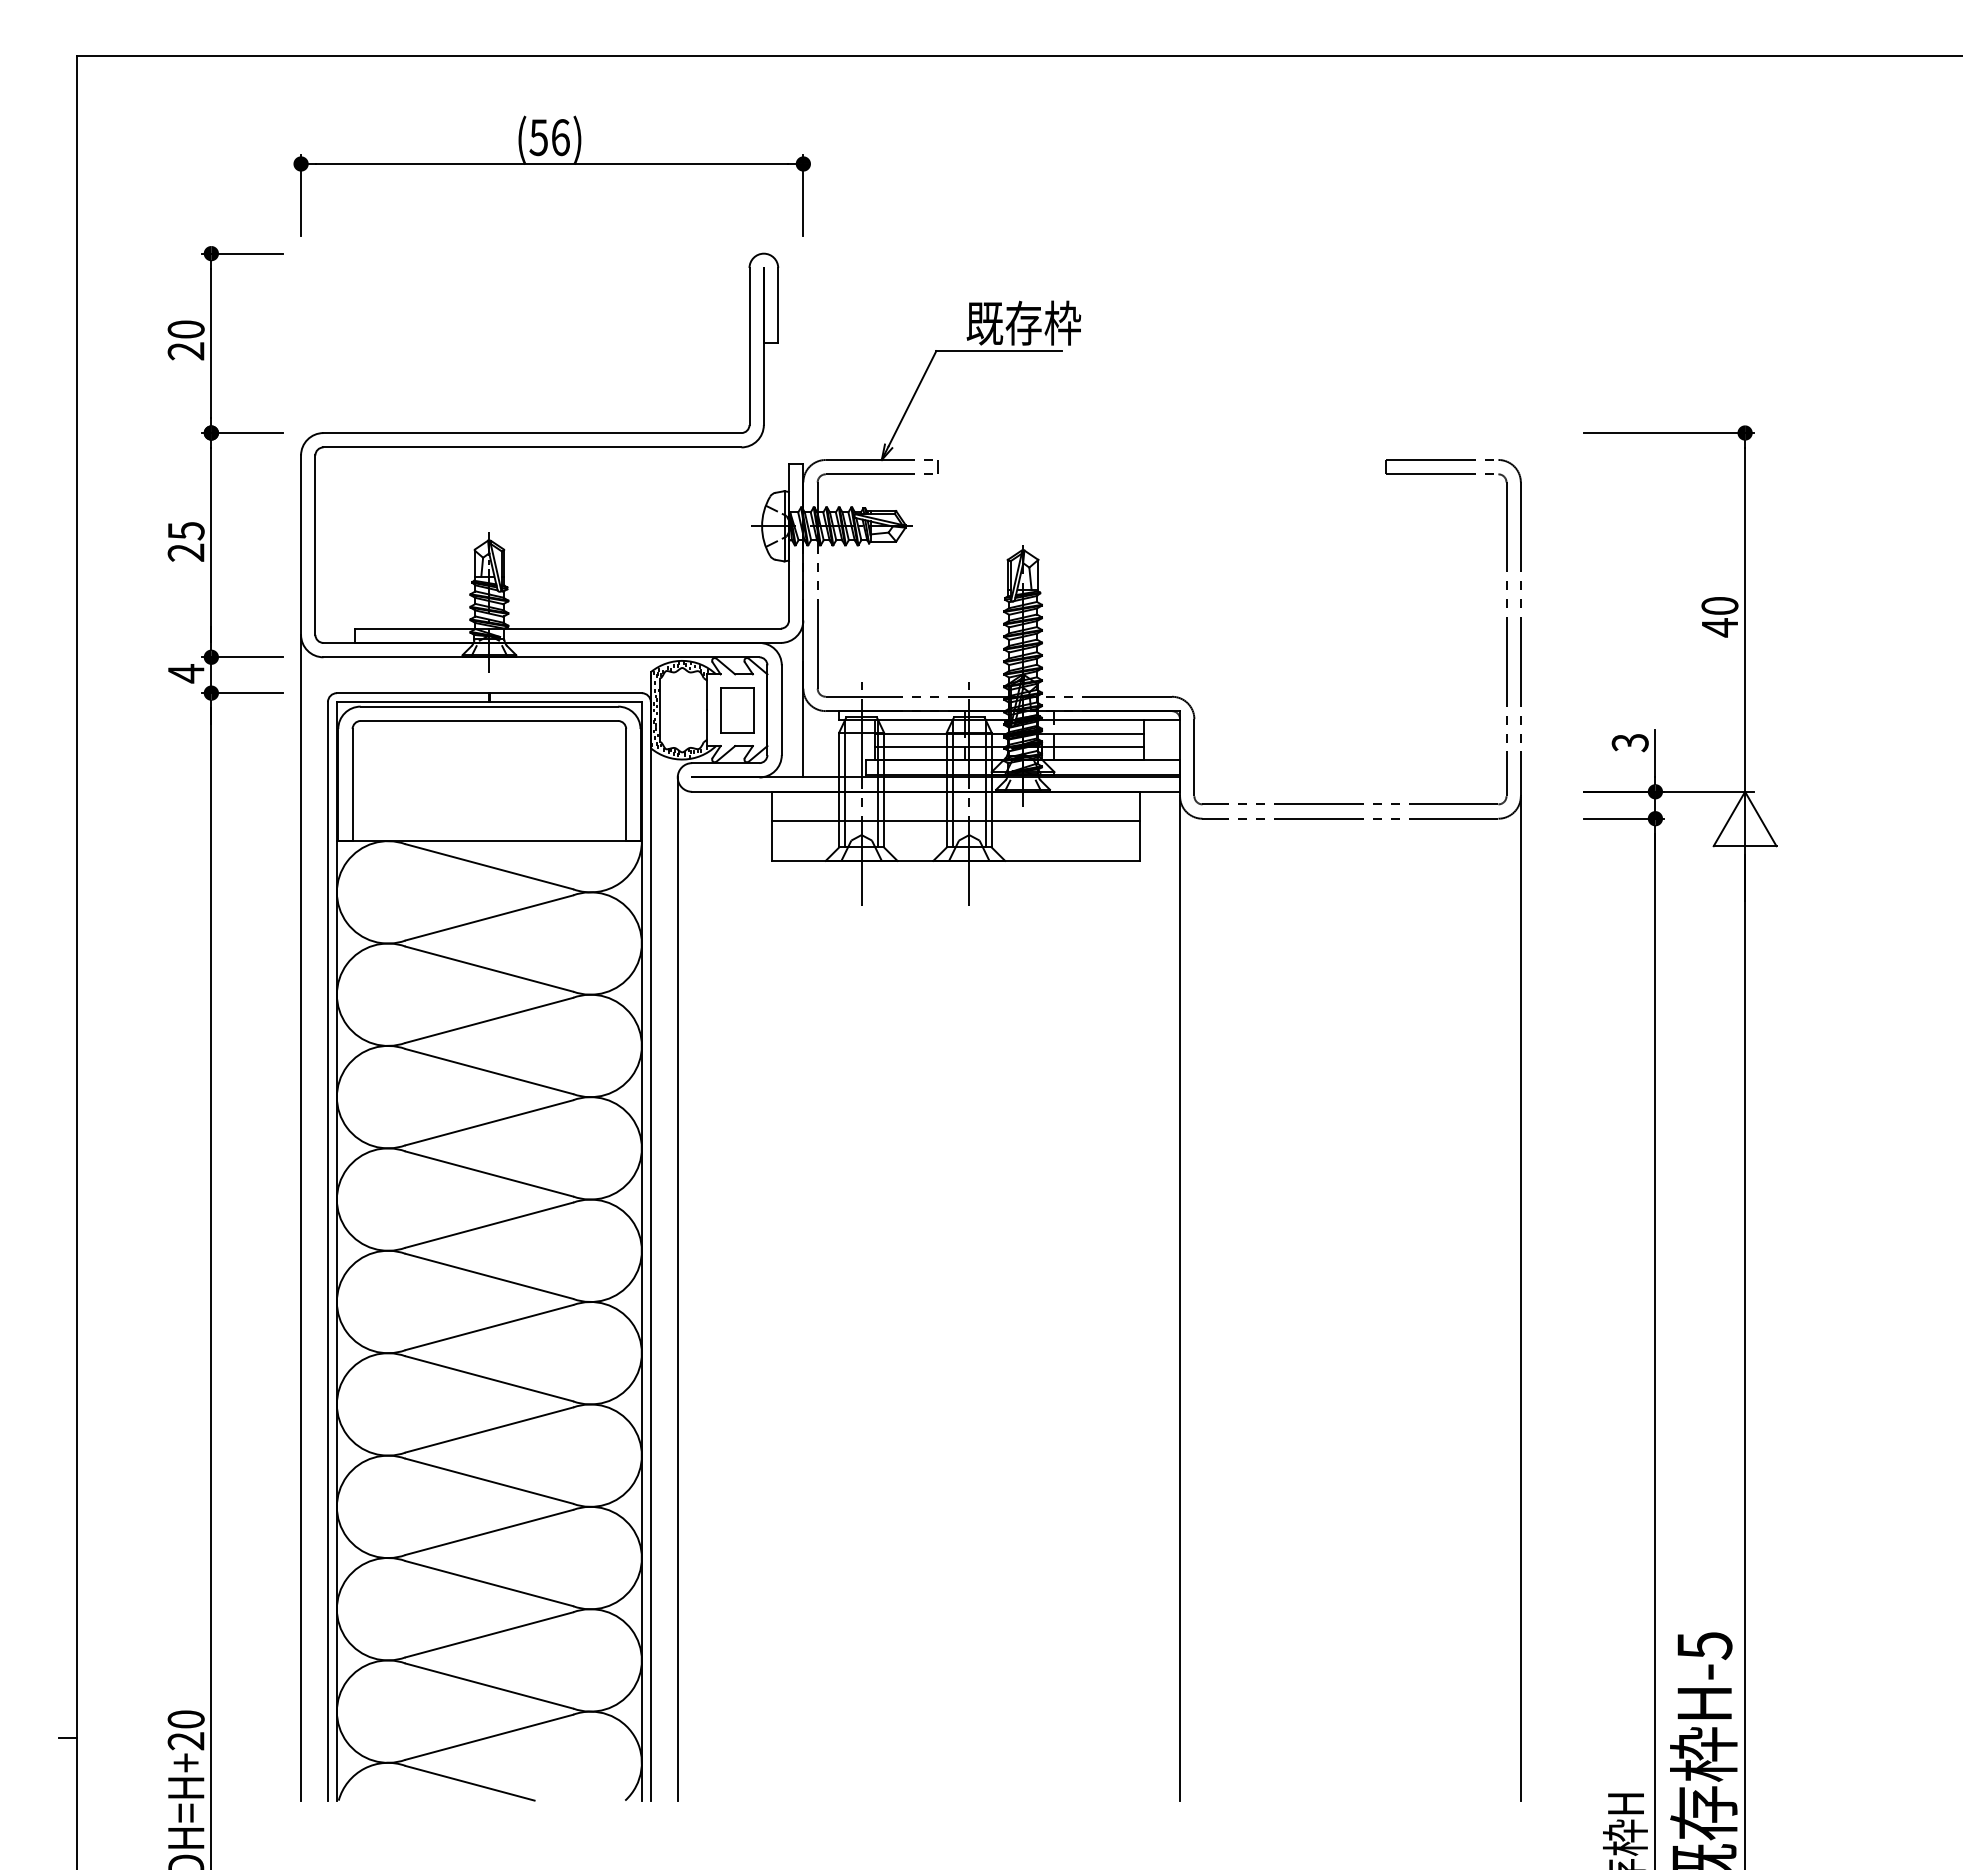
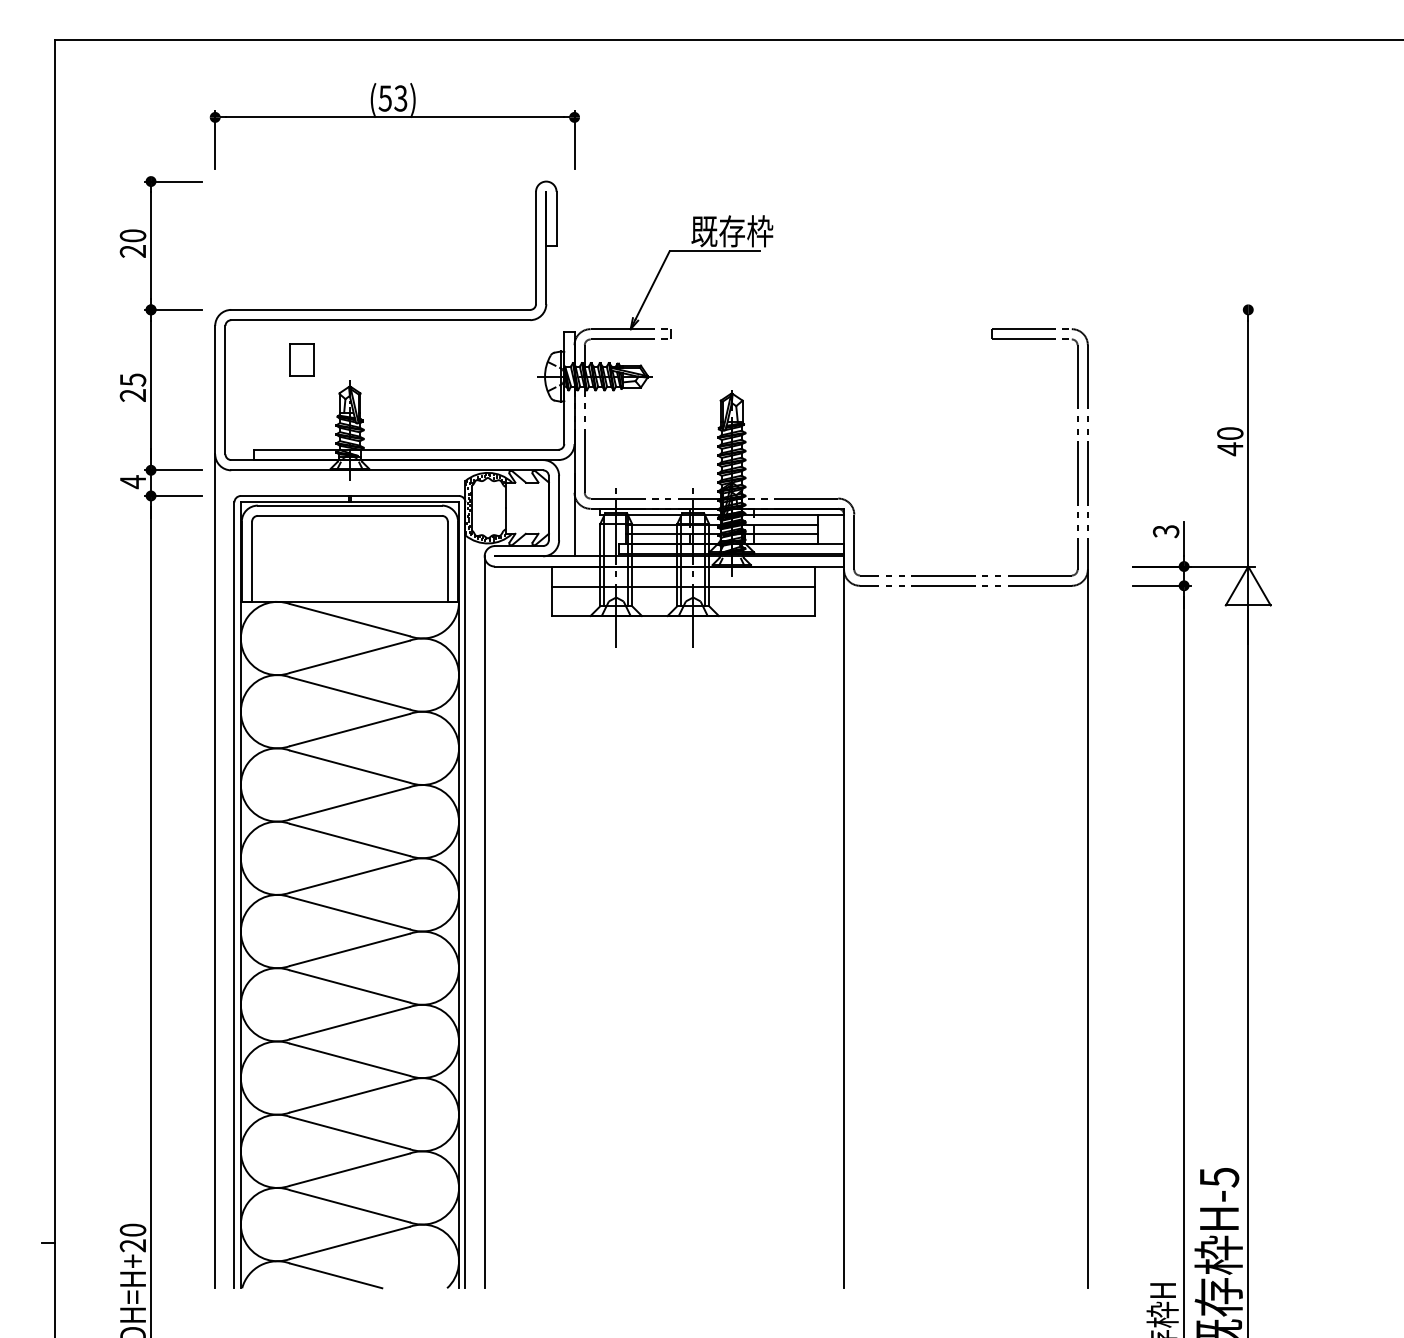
text: (560, 137) -> (400, 98), (56) -> (53)
line: (1668, 433) -> (1193, 310), removed
part: (737, 710) -> (302, 360), moved

